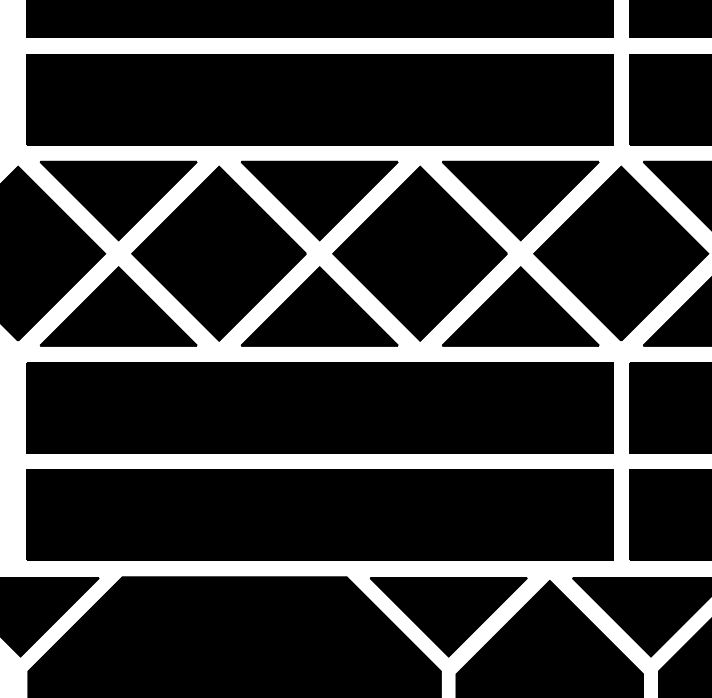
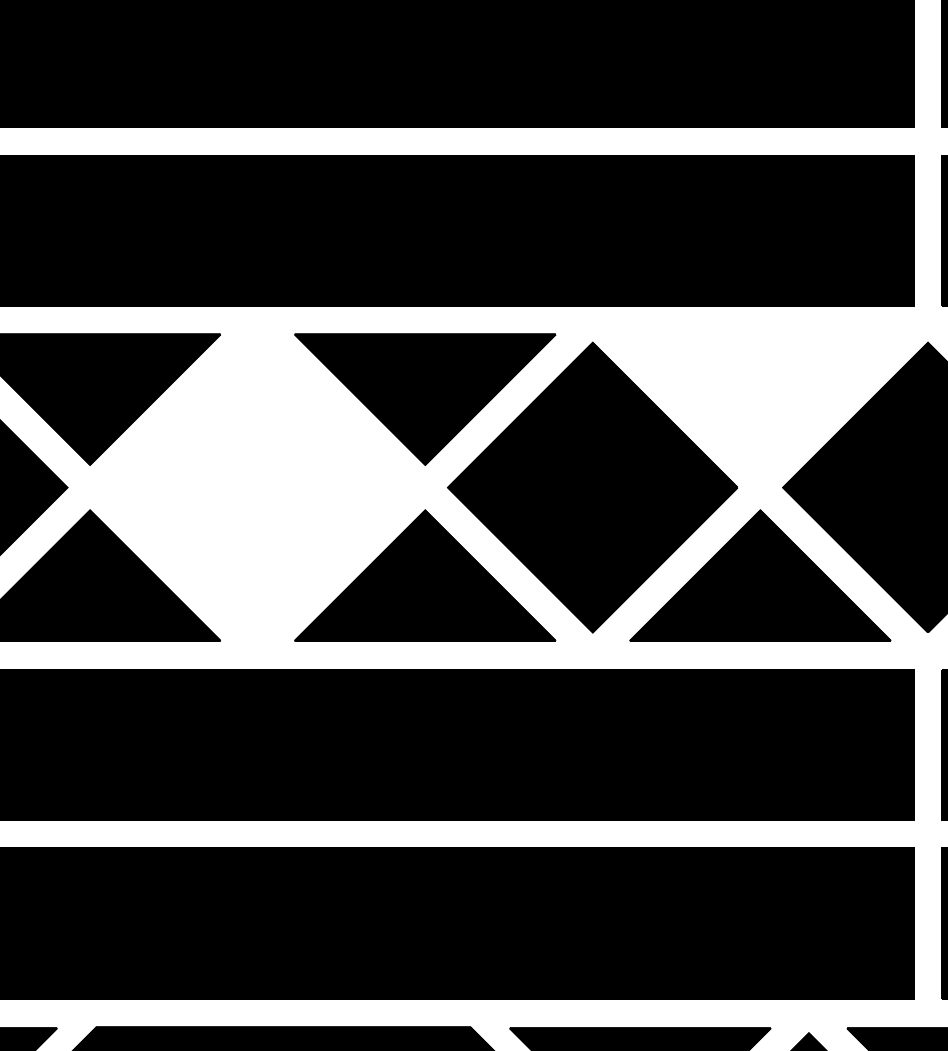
part: (520, 200) -> (760, 398), removed
part: (218, 253) -> (256, 487), removed

